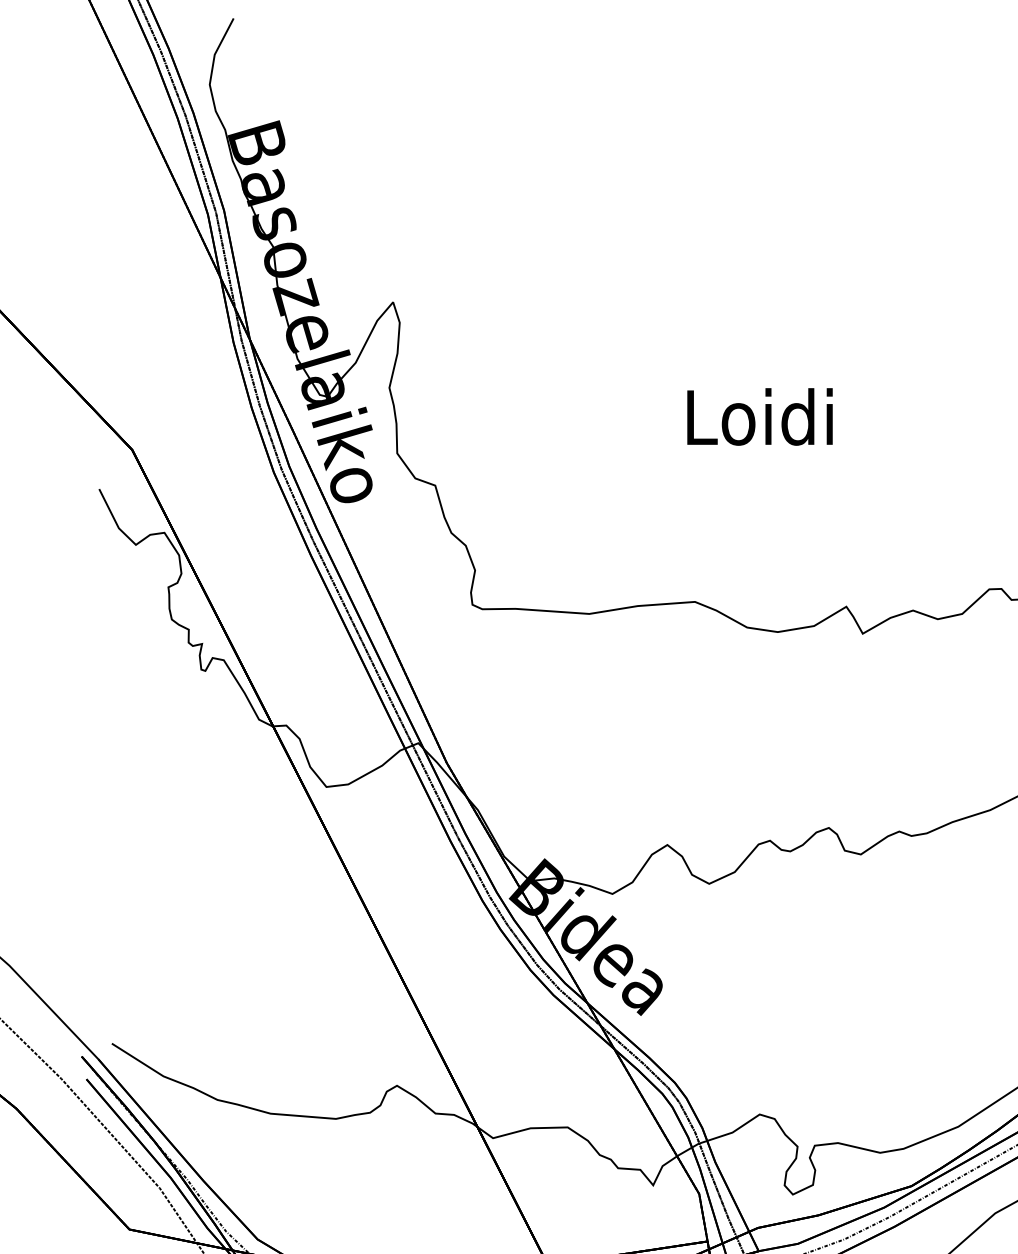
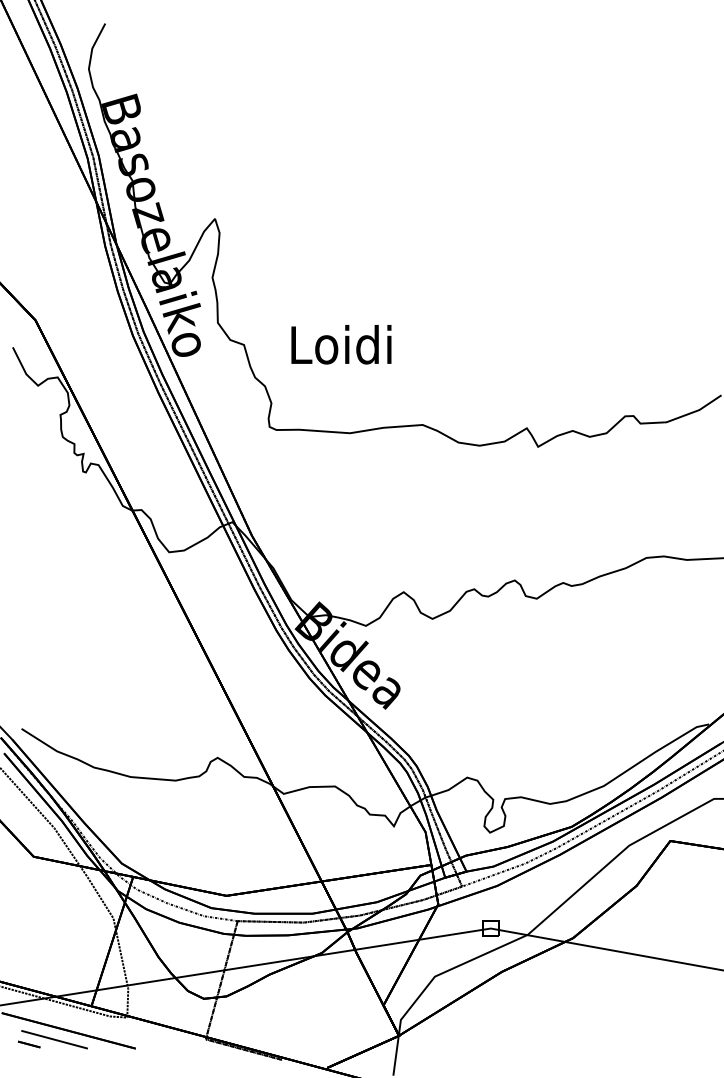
text: (760, 416) -> (341, 344), moved

